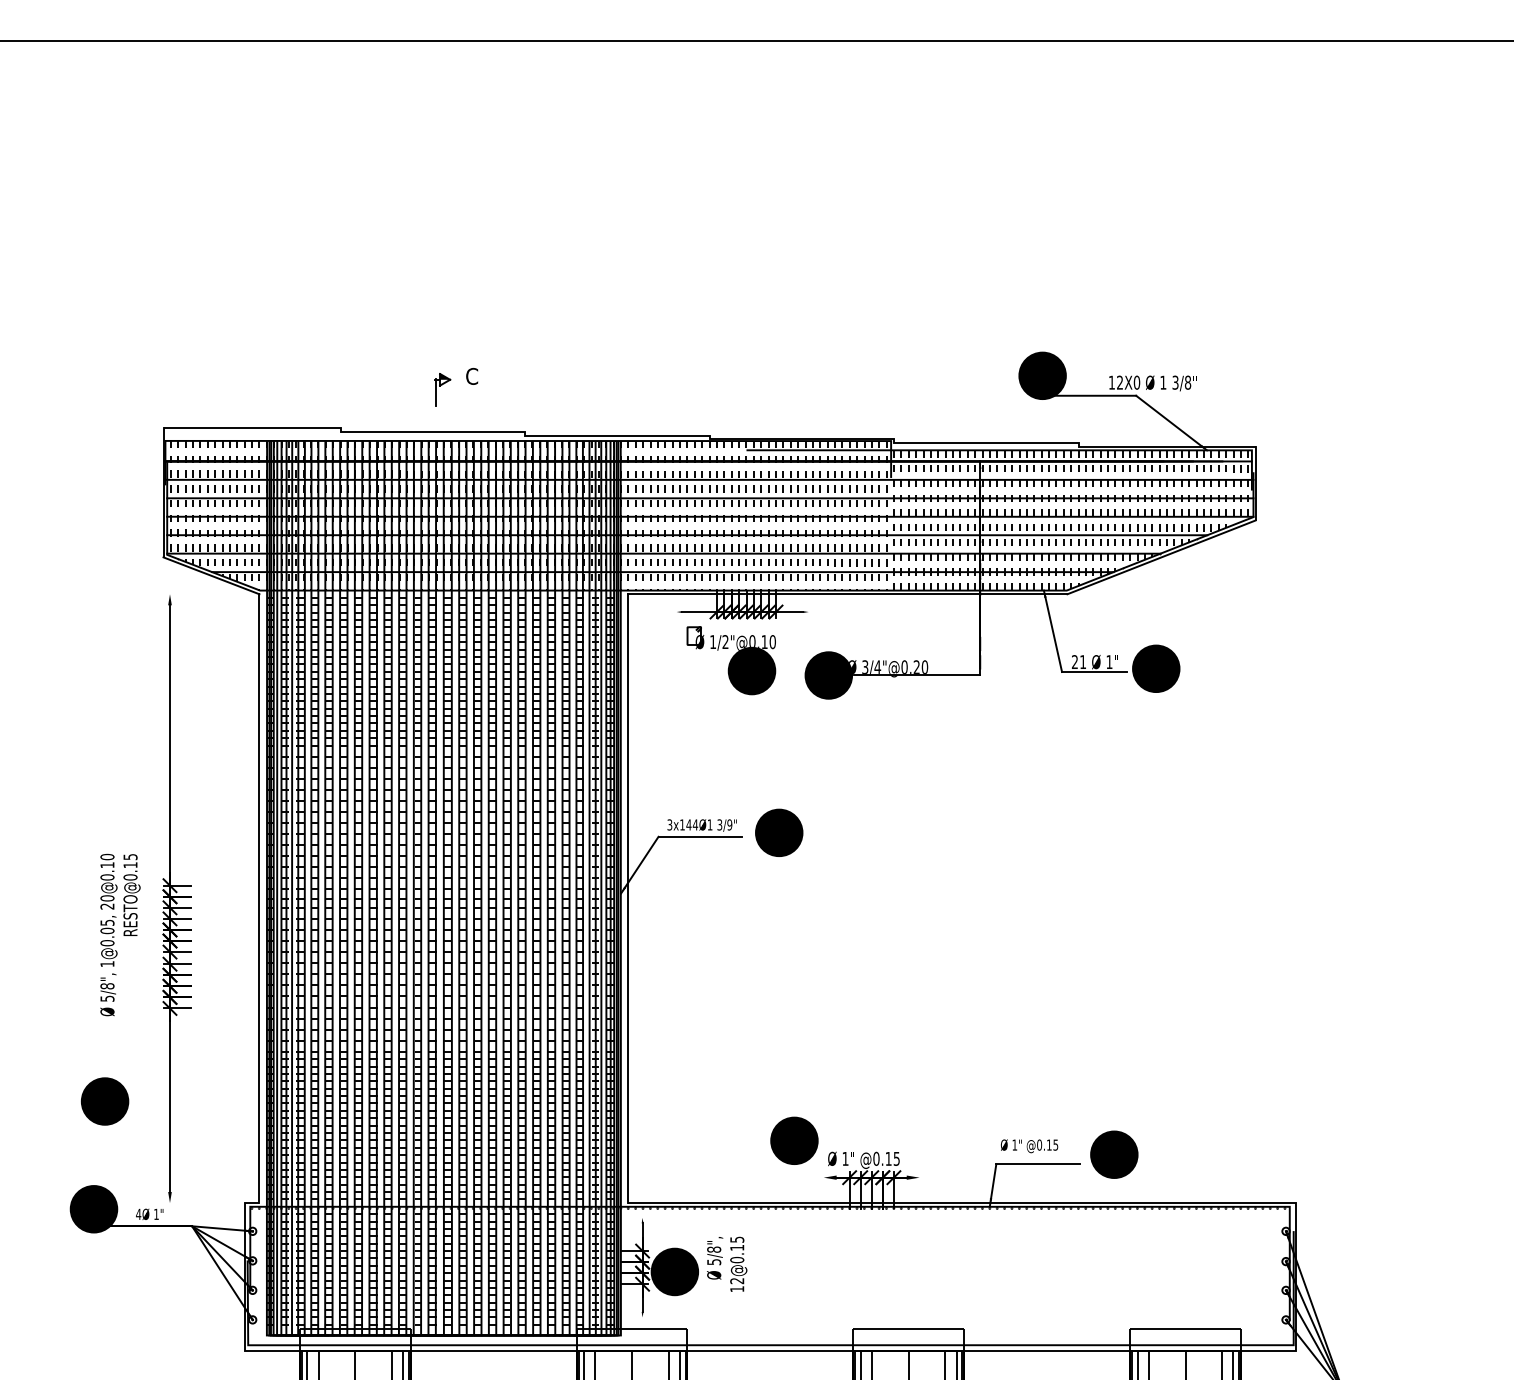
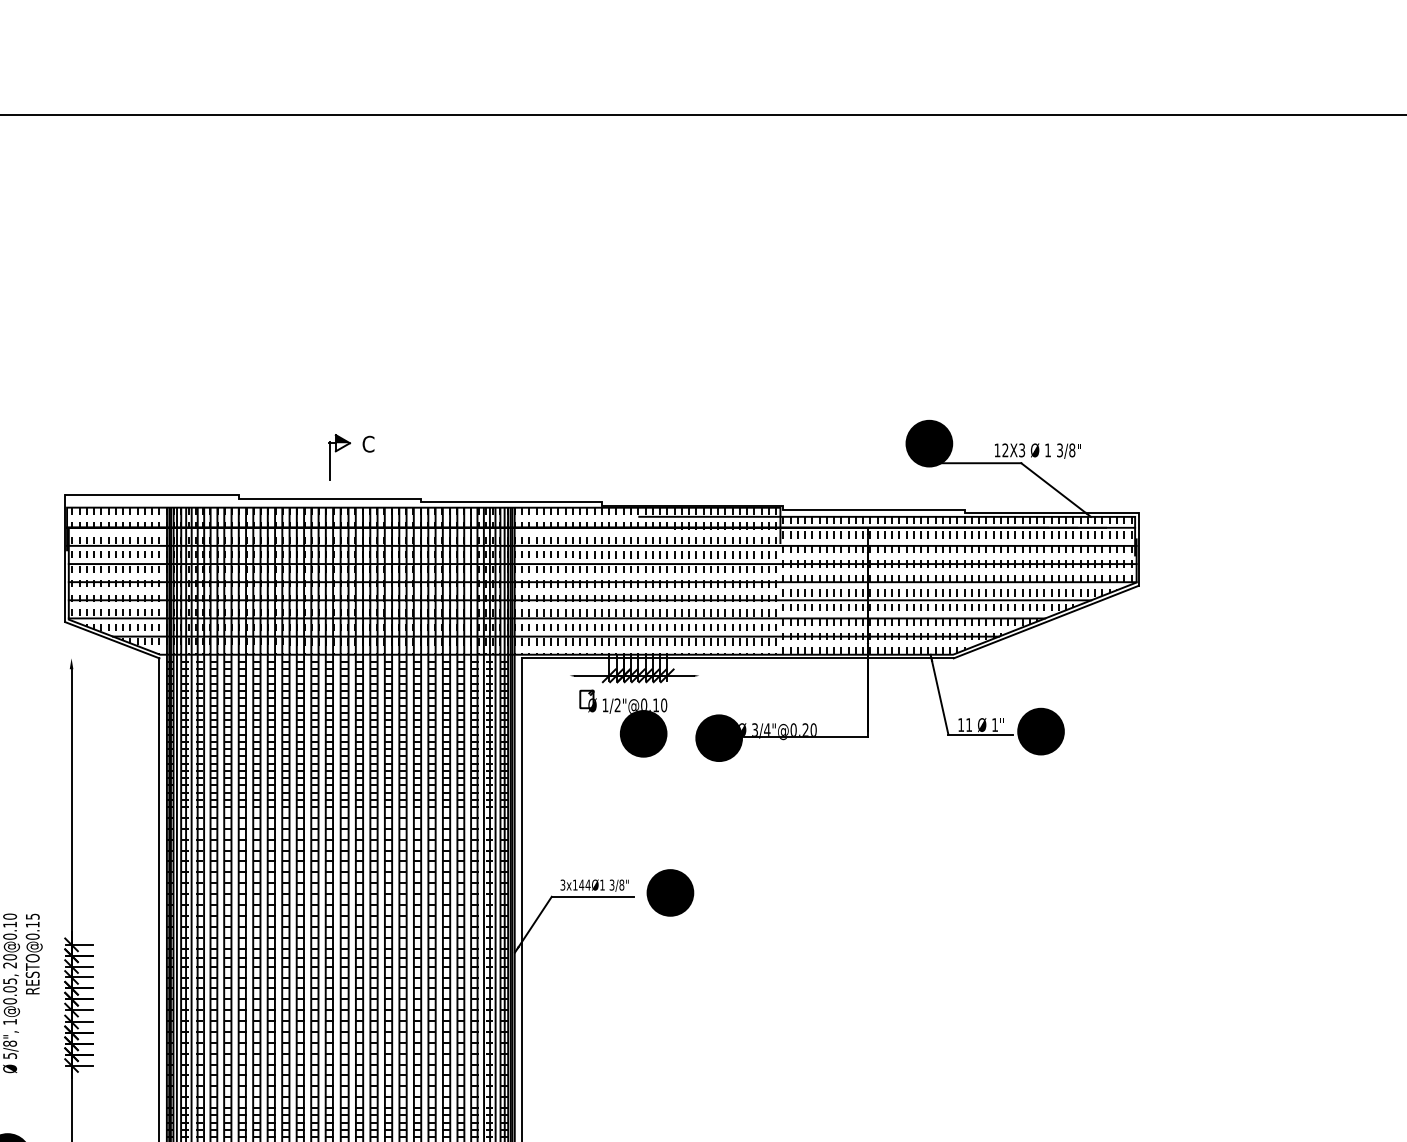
text: (1136, 382) -> (1021, 450), 12X0 -> 12X3
part: (442, 389) -> (339, 457), size x1.43
text: (1074, 661) -> (960, 724), 21 -> 11
text: (729, 824) -> (621, 884), 3/9" -> 3/8"

